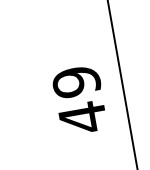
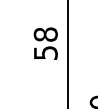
text: (79, 99) -> (45, 43), 49 -> 58

